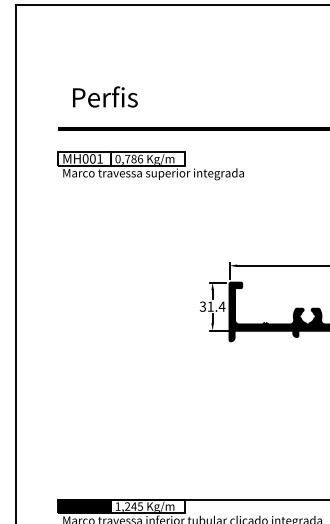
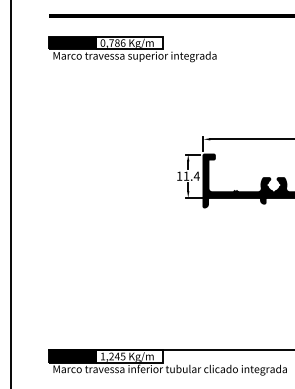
fill: (83, 158) -> (71, 42), added
text: (202, 306) -> (179, 176), 31.4 -> 11.4

